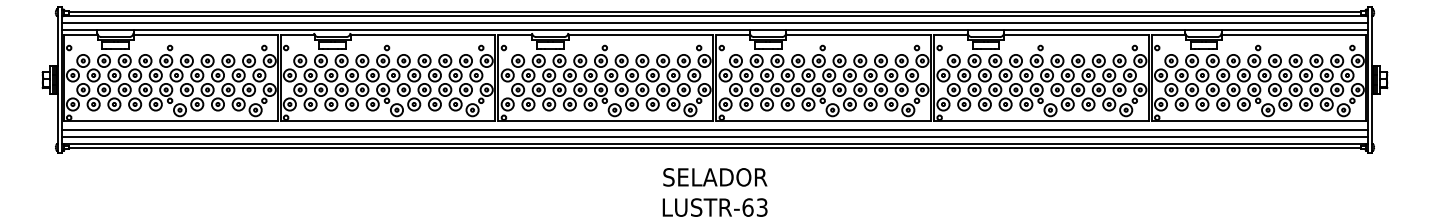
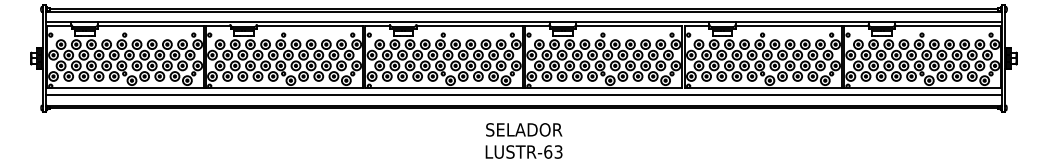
line: (714, 22) -> (523, 16), removed
line: (714, 137) -> (523, 100), removed

